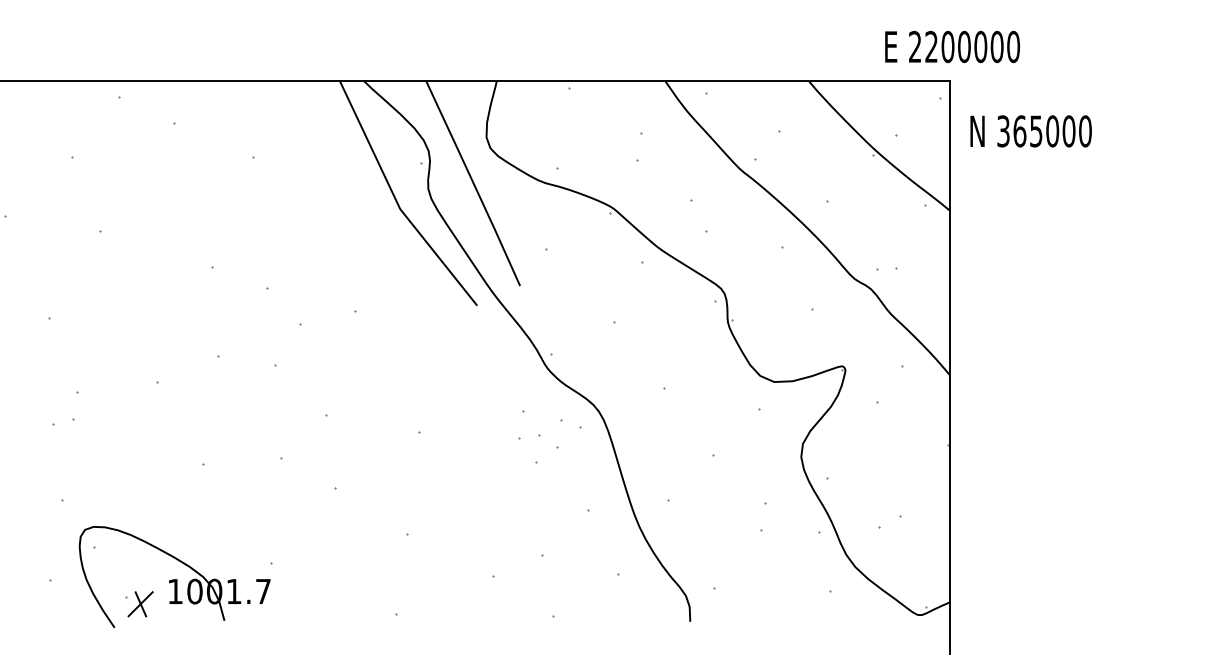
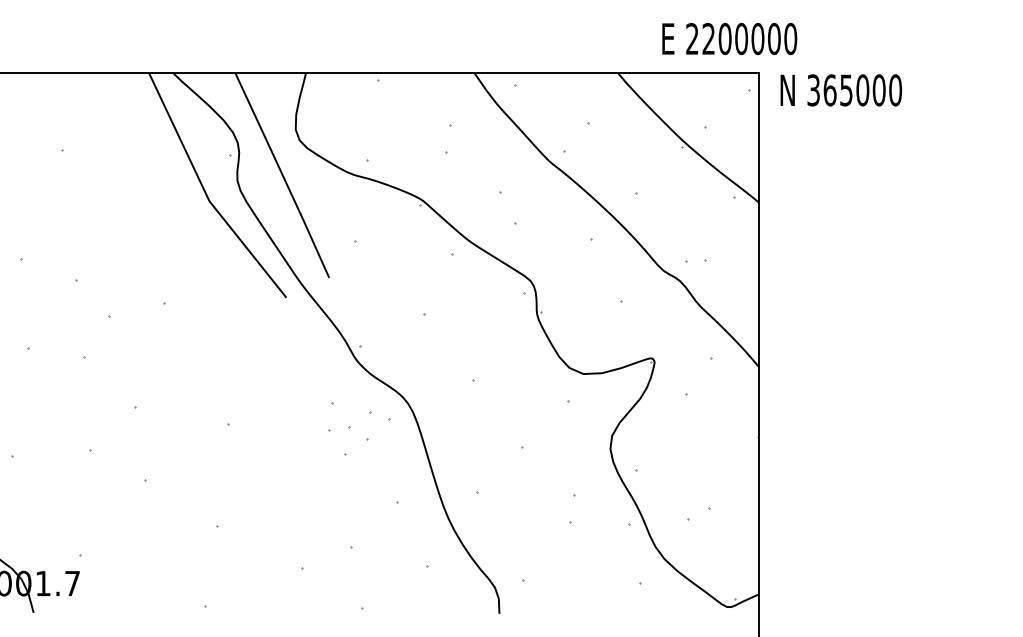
text: (952, 46) -> (729, 38), moved
text: (1030, 131) -> (840, 90), moved

